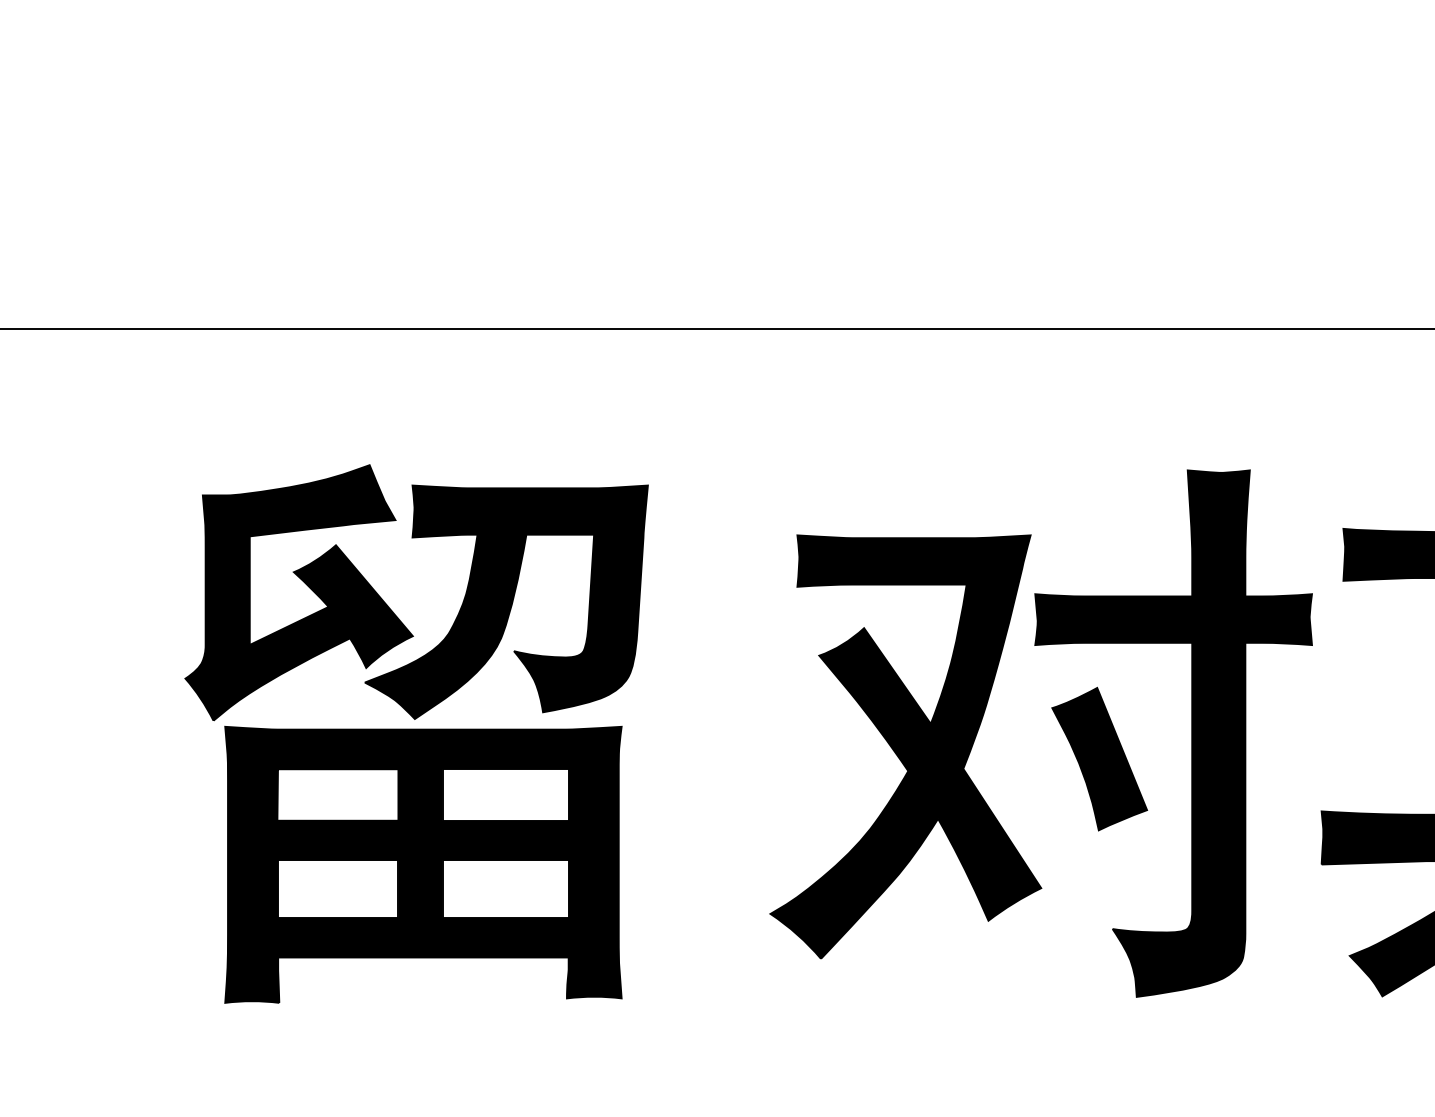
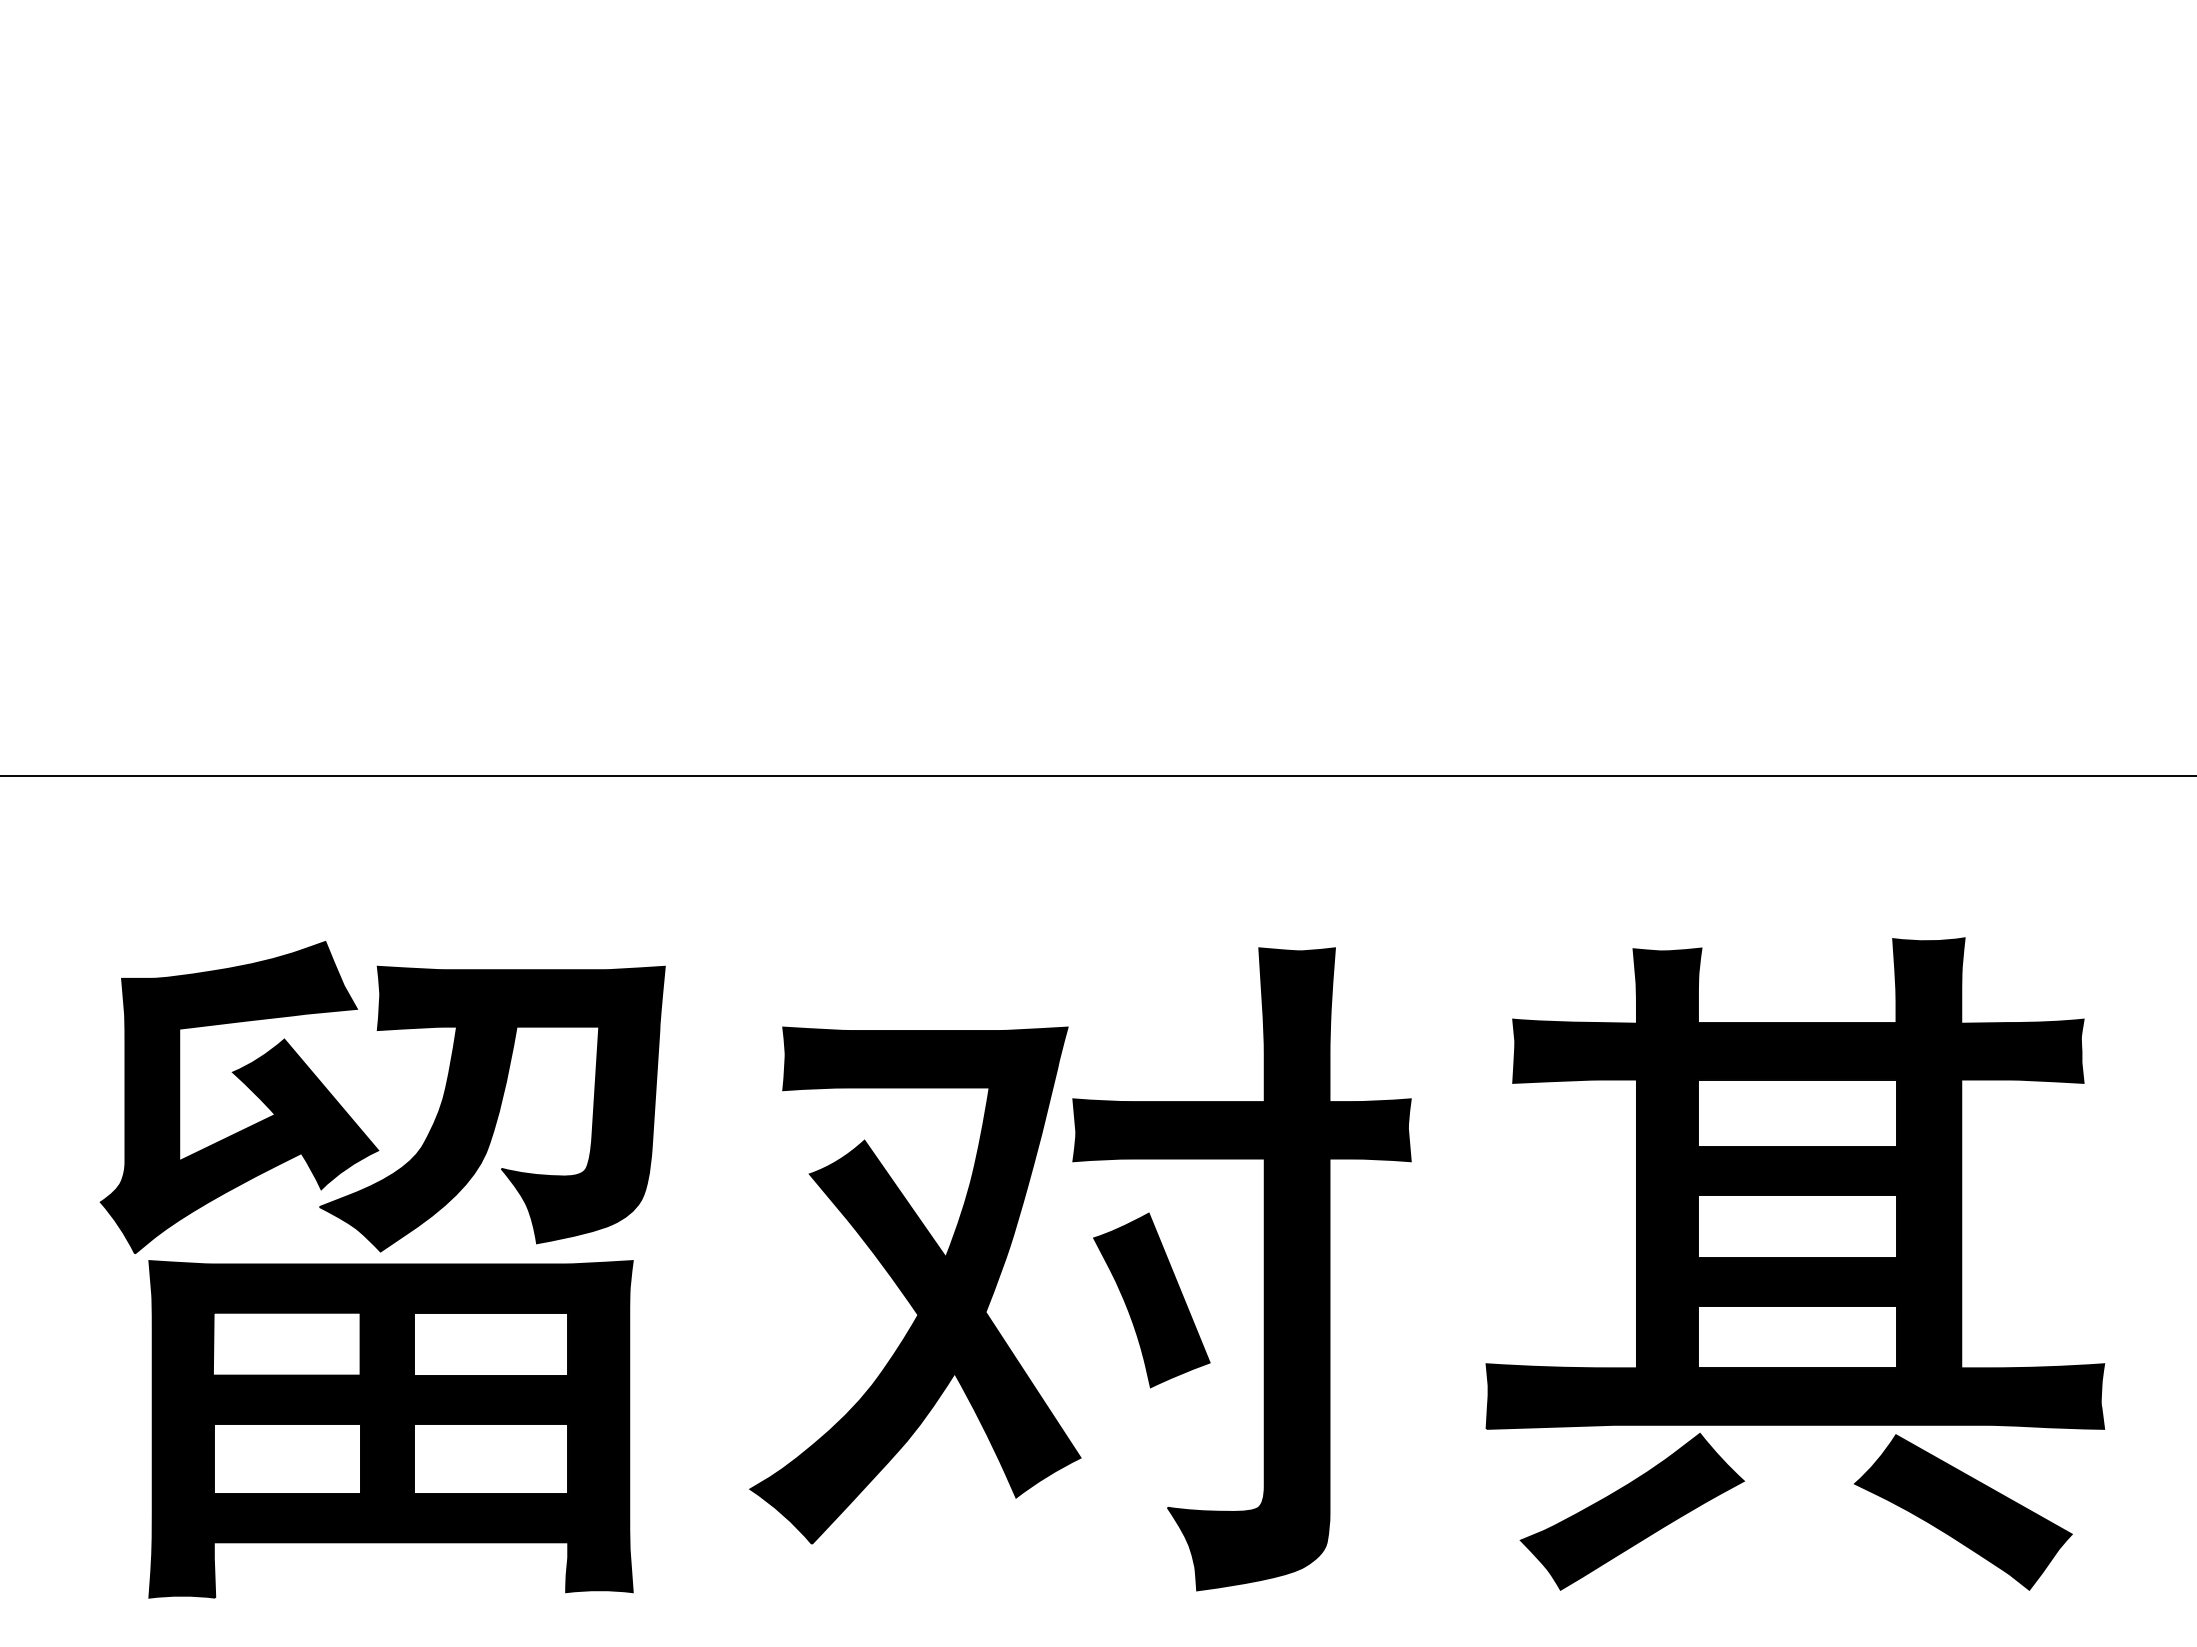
part: (1060, 724) -> (1103, 1258), moved

